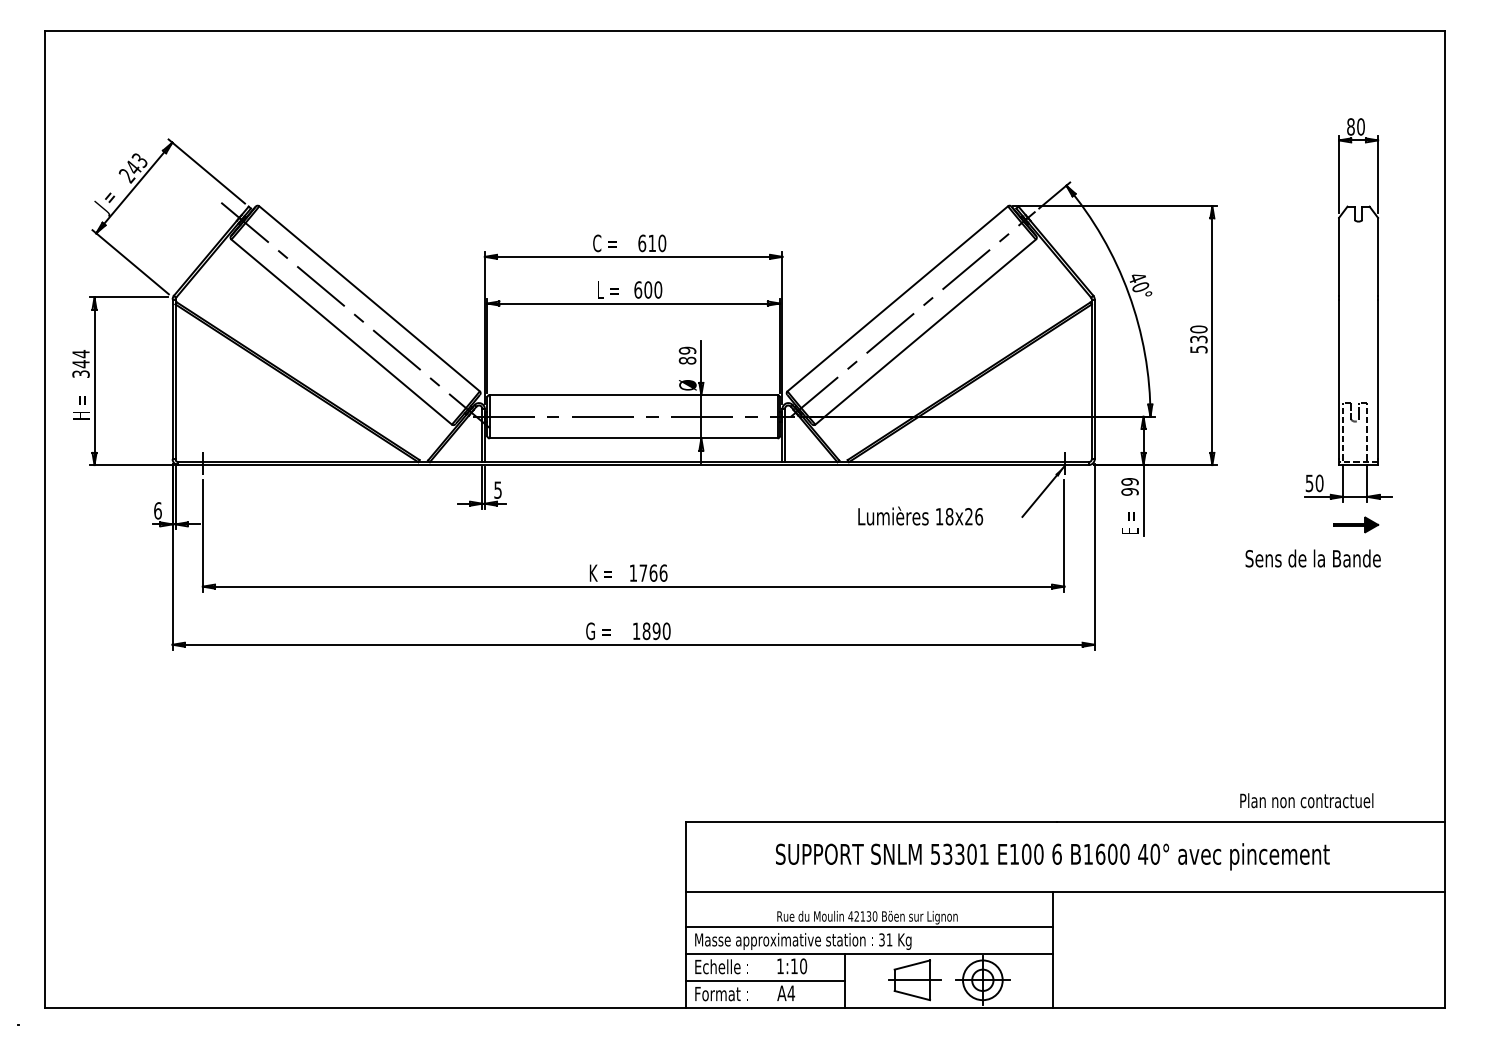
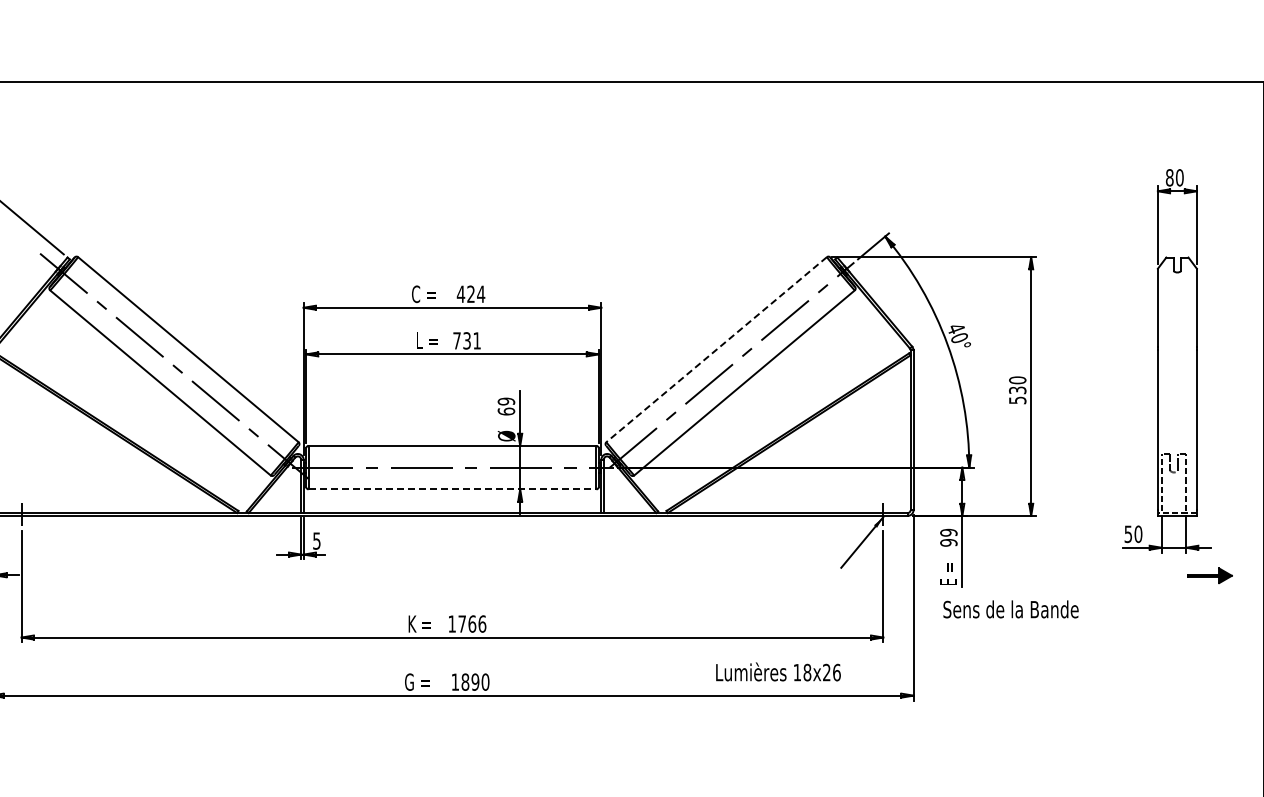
text: (652, 243) -> (471, 294), 610 -> 424
text: (648, 289) -> (467, 340), 600 -> 731
line: (897, 298) -> (716, 349), solid -> dashed
text: (687, 360) -> (506, 411), 89 -> 69
line: (633, 438) -> (452, 489), solid -> dashed
text: (920, 515) -> (778, 671), moved
part: (1356, 524) -> (1210, 575), moved
text: (1312, 558) -> (1010, 609), moved

